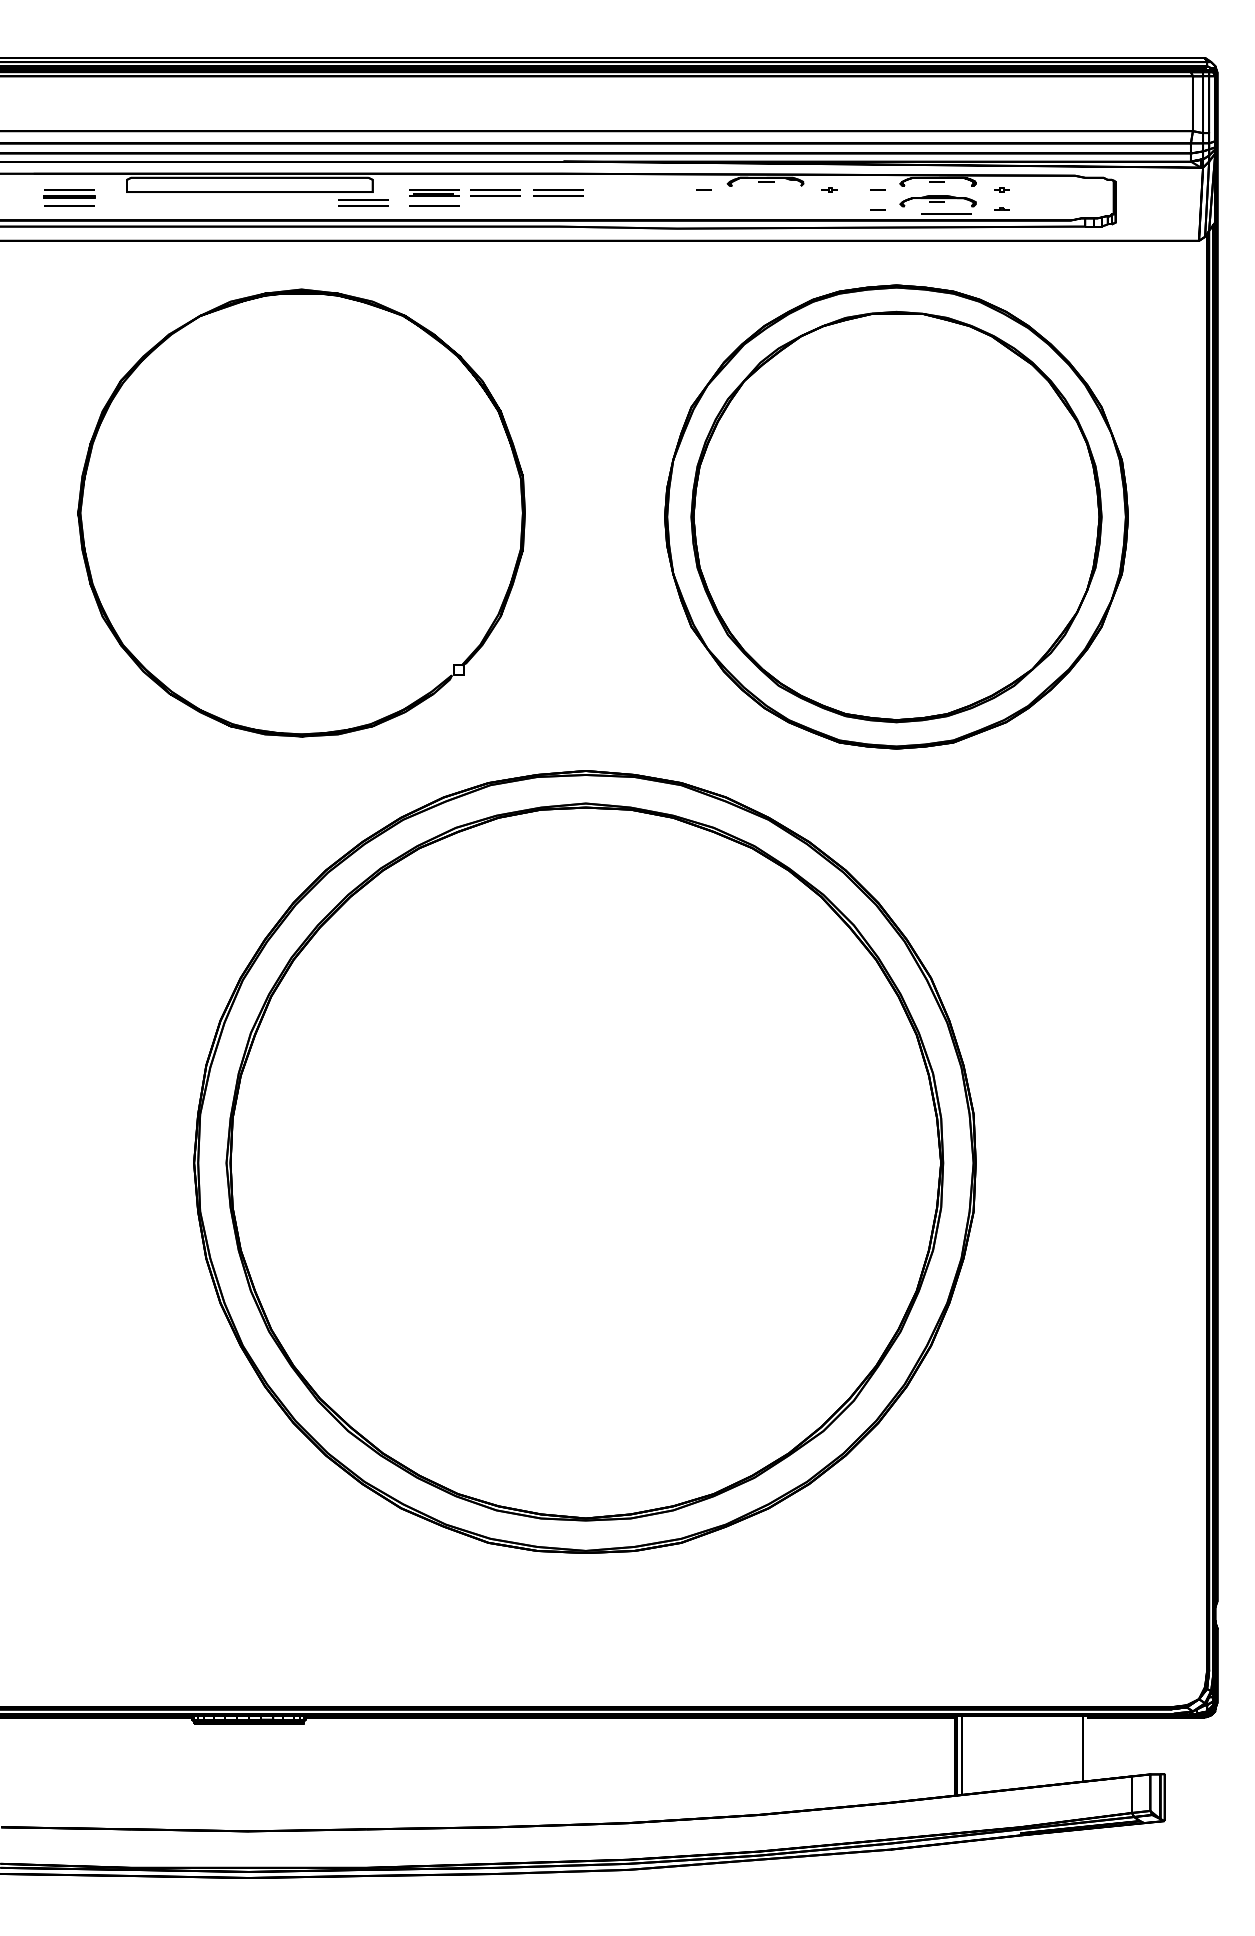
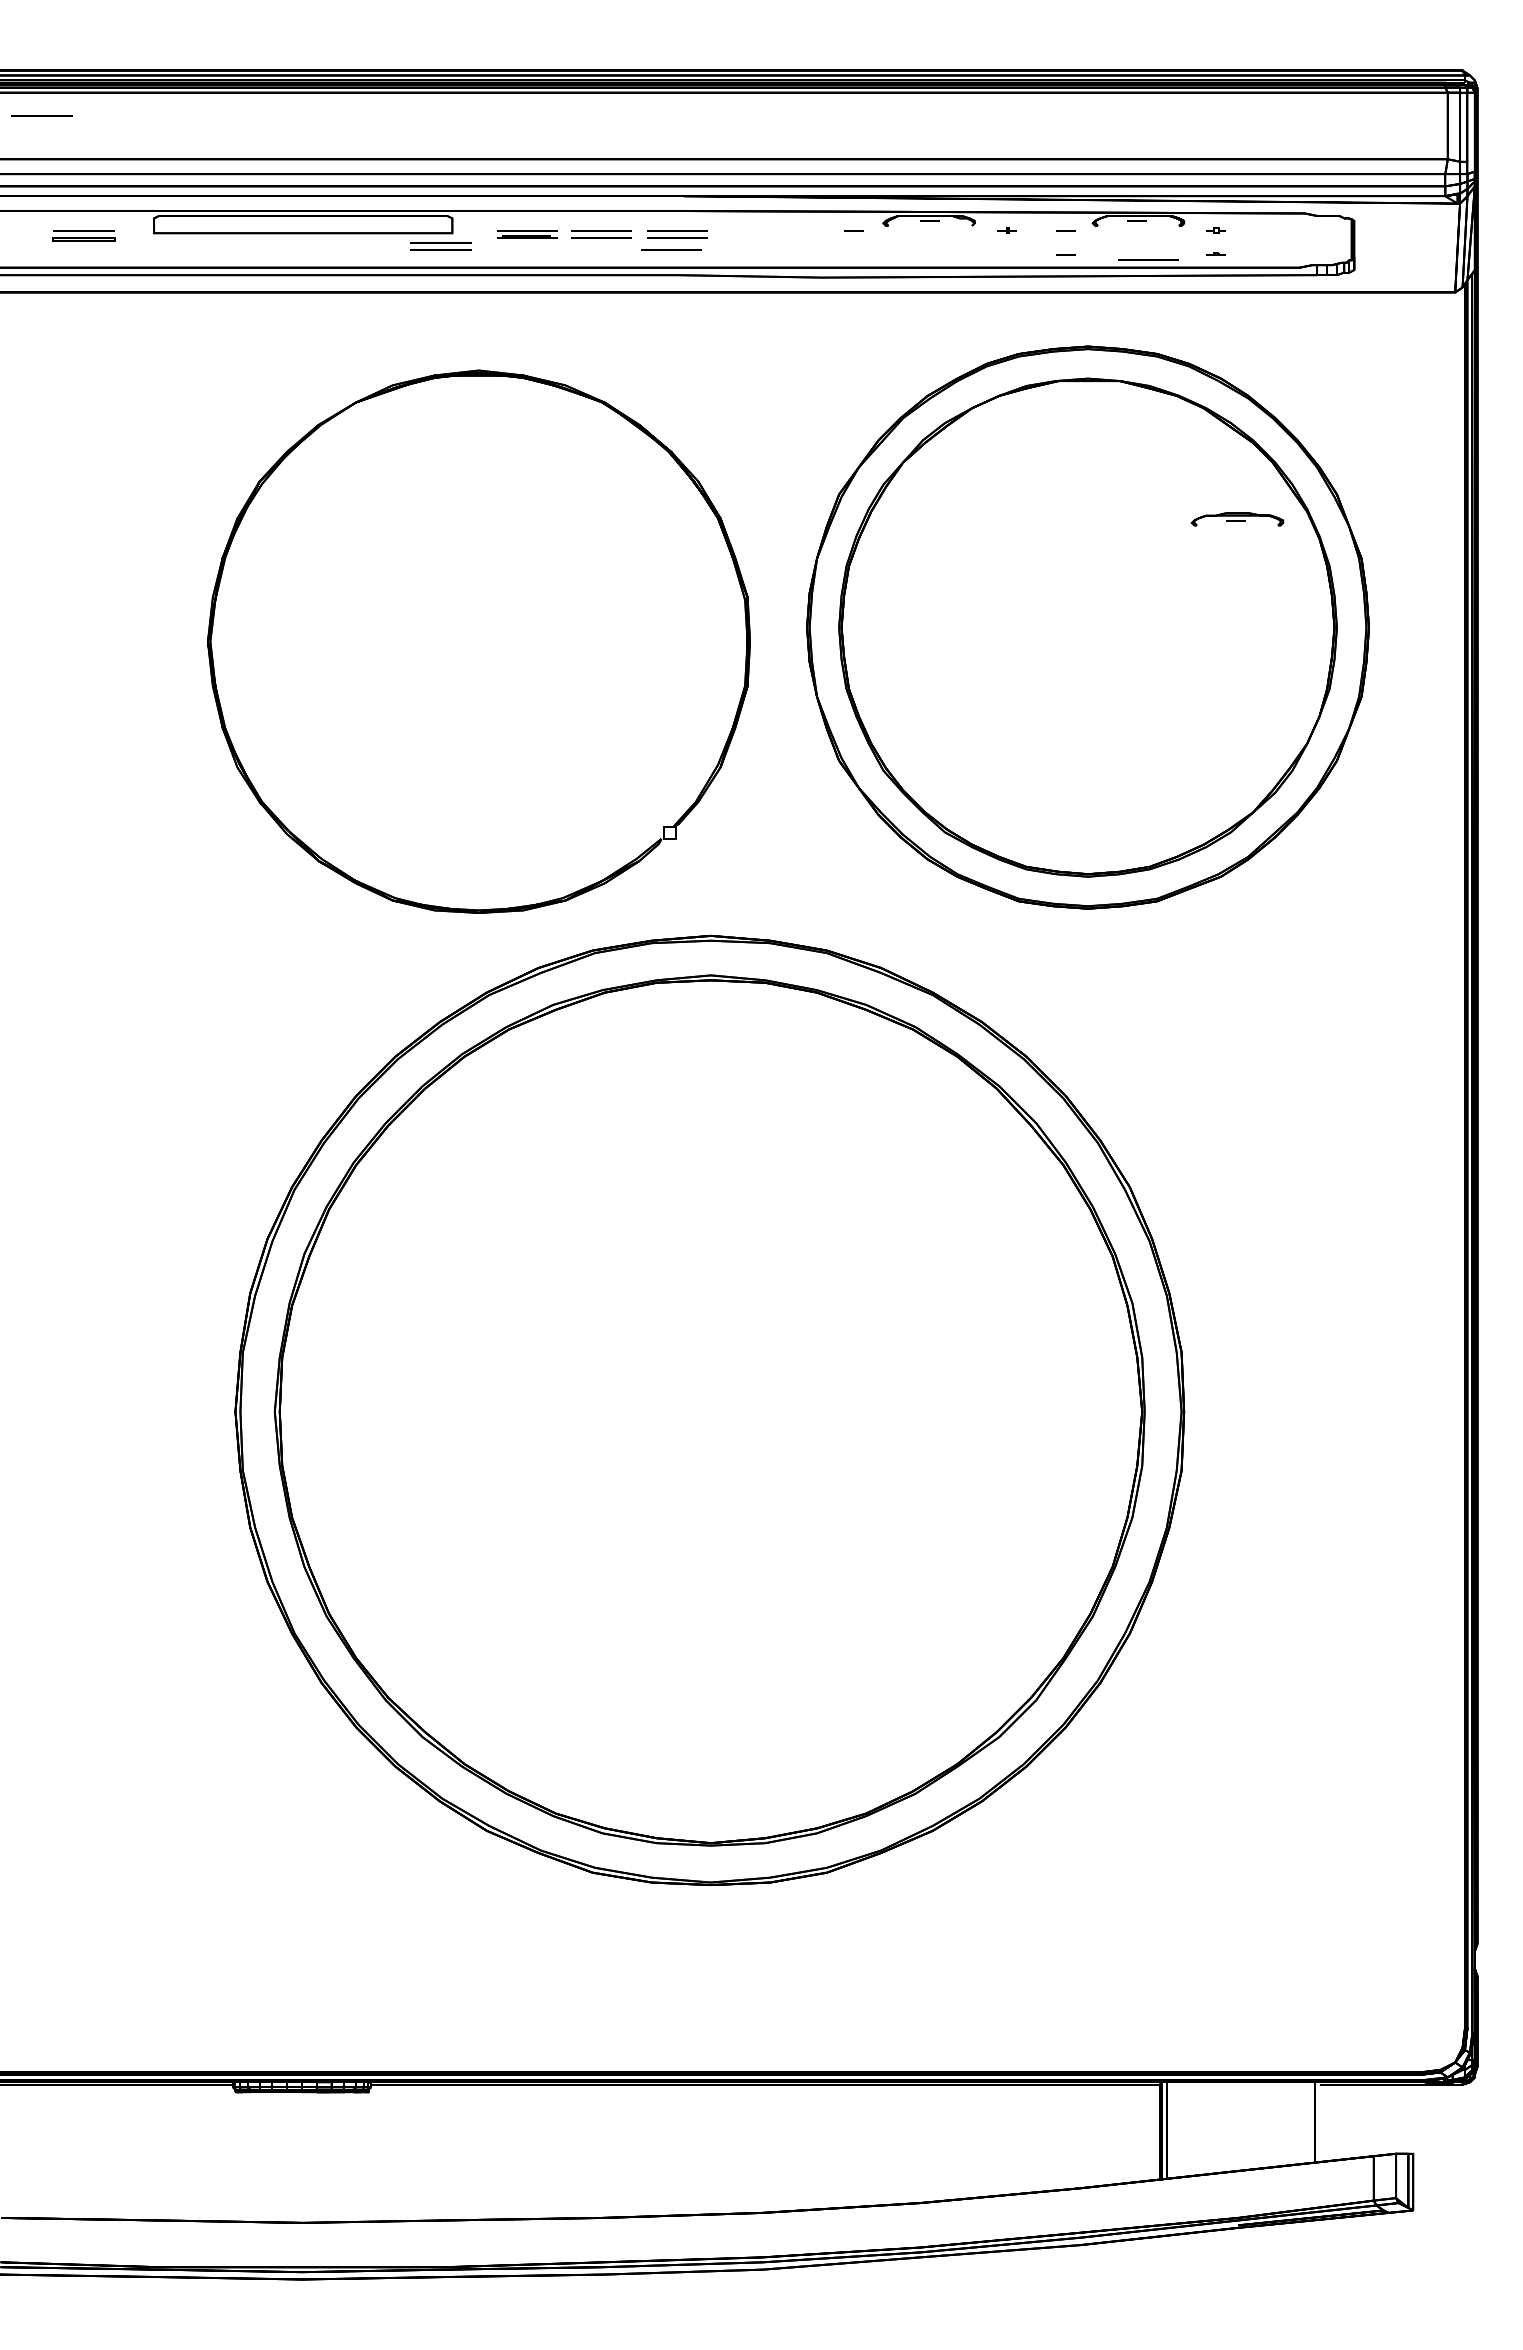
part: (938, 201) -> (1237, 519), moved
line: (68, 205) -> (41, 115), moved
line: (434, 205) -> (671, 249), moved
part: (301, 512) -> (478, 641), moved

